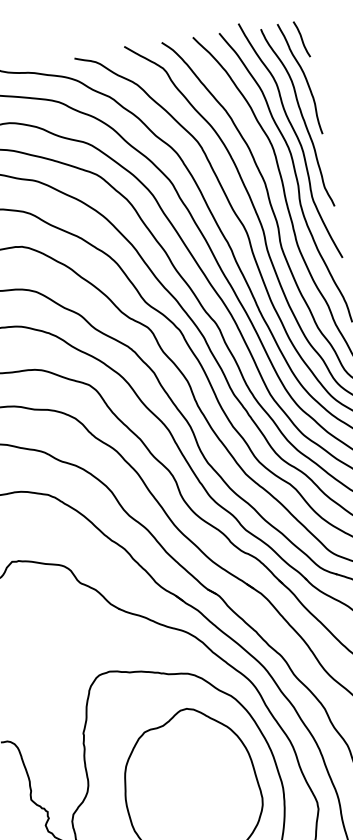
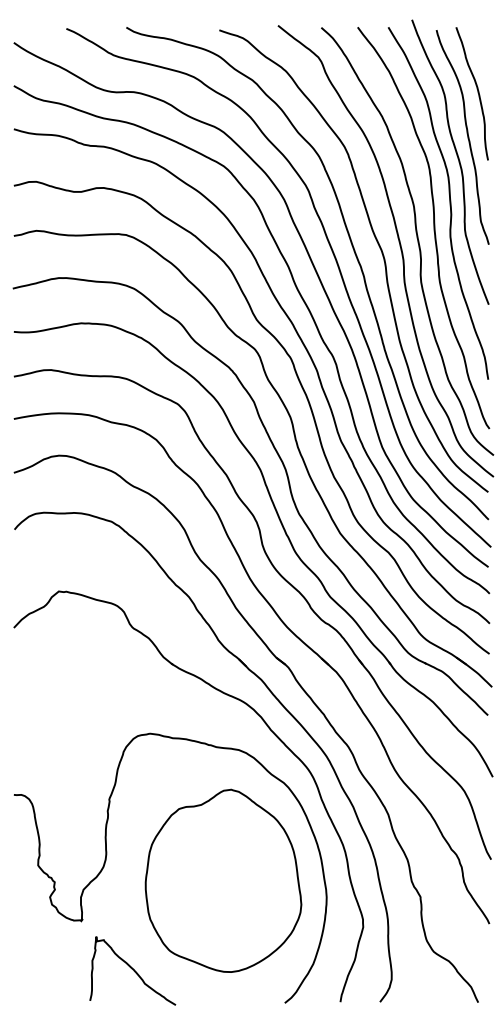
curve: (301, 38) -> (481, 48), removed

